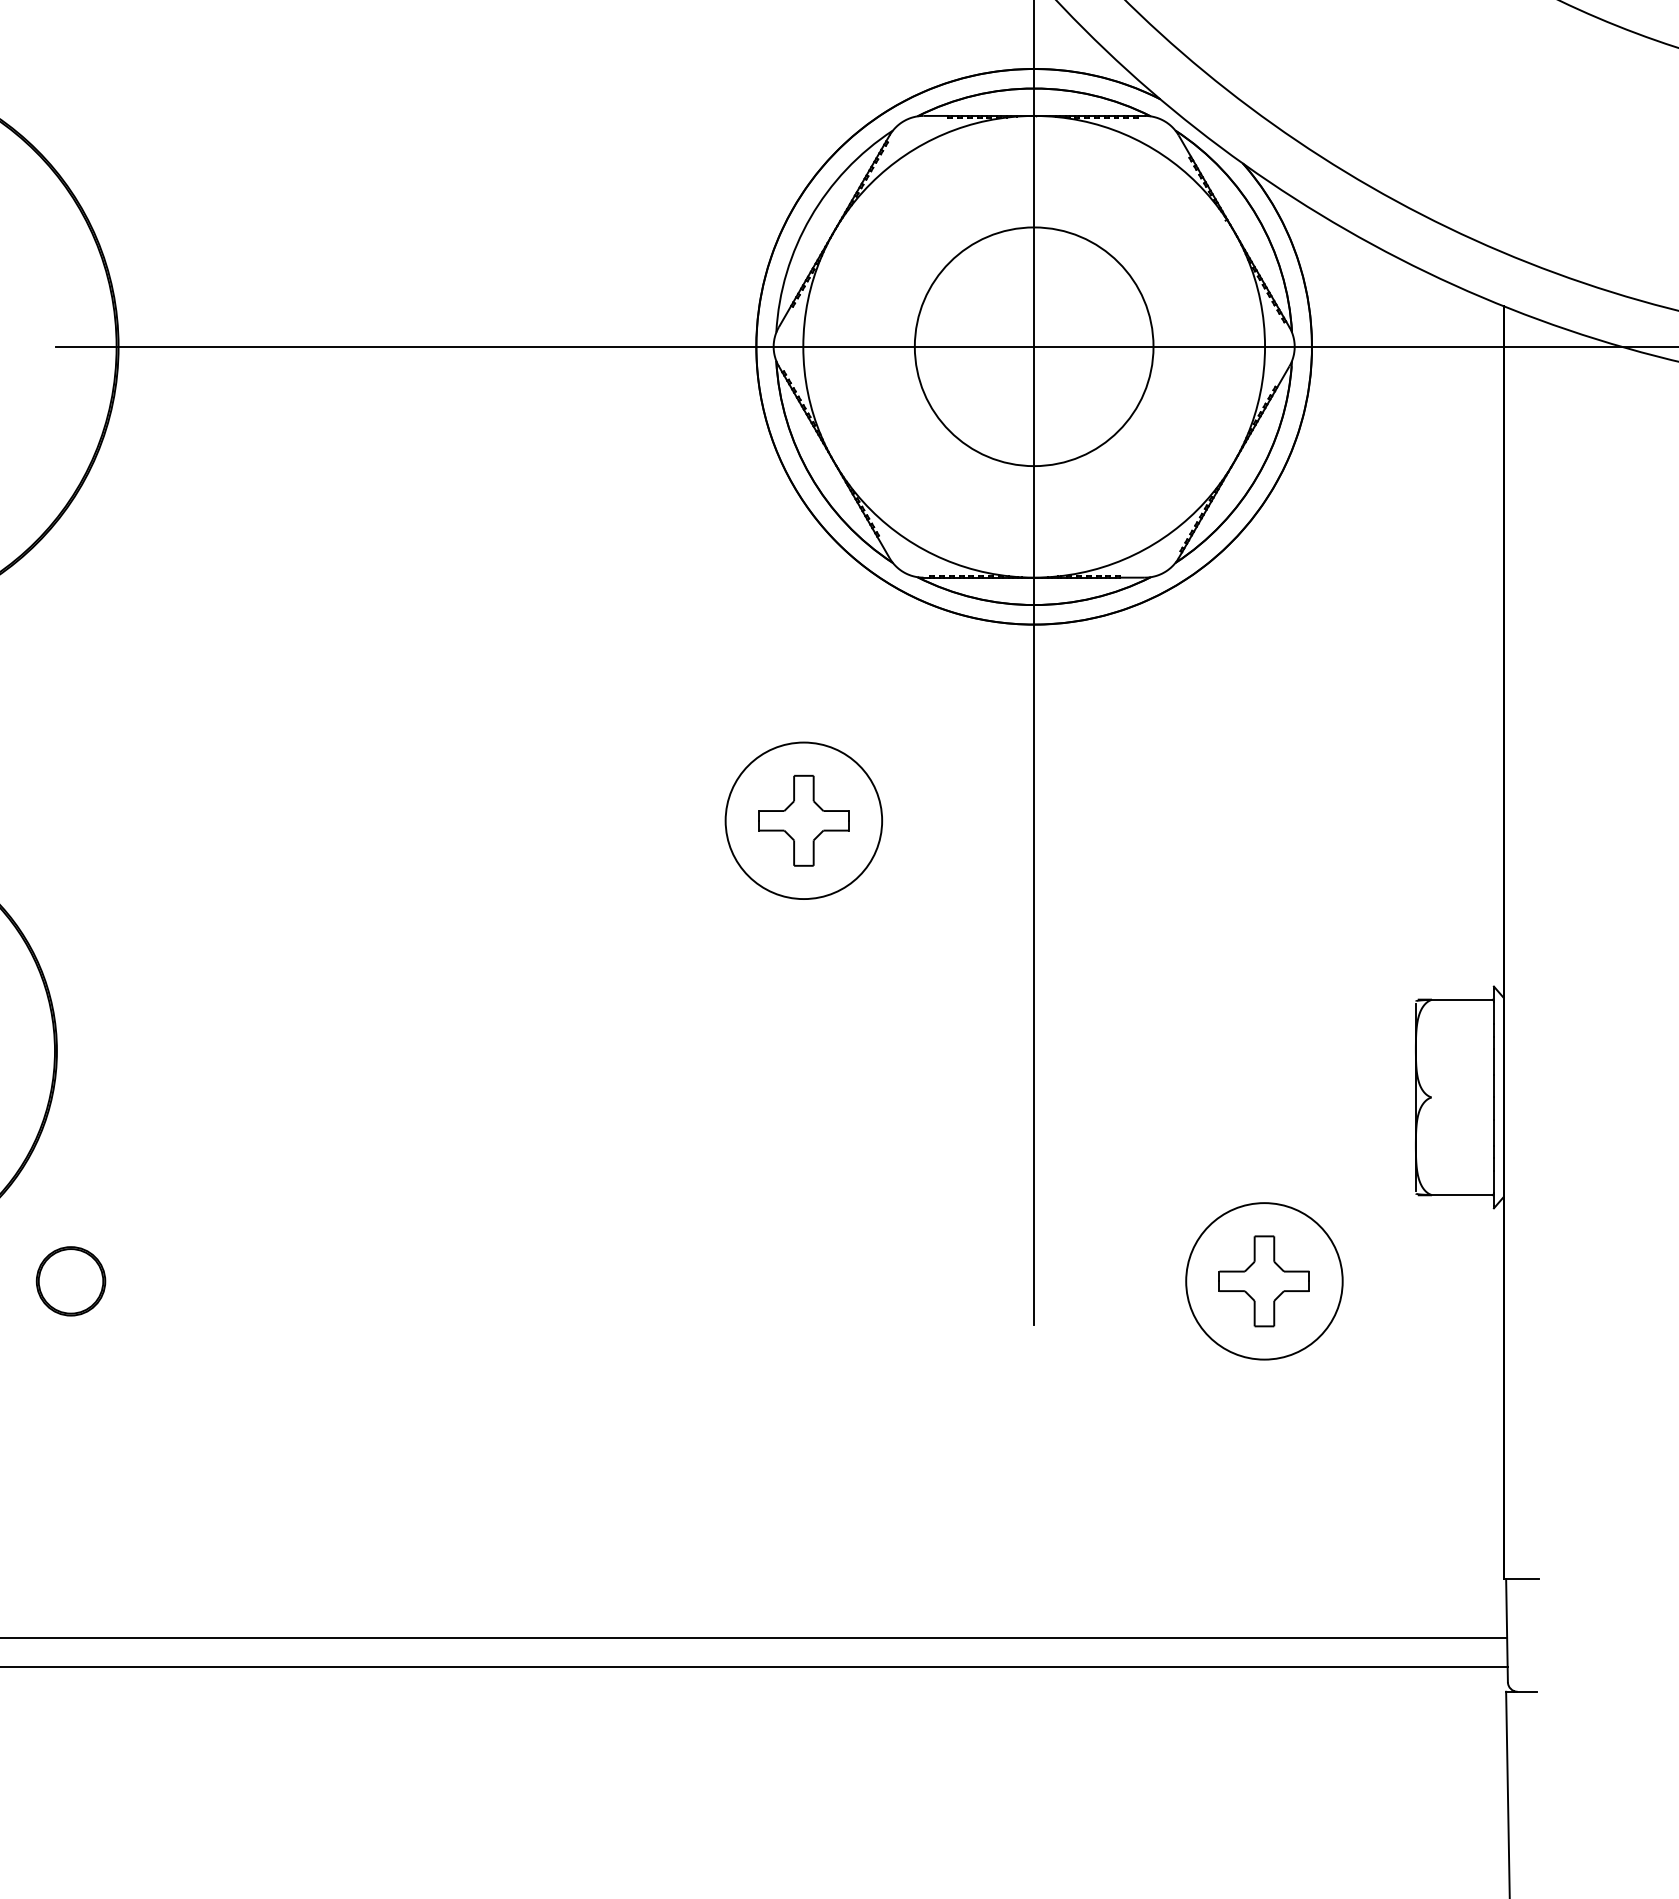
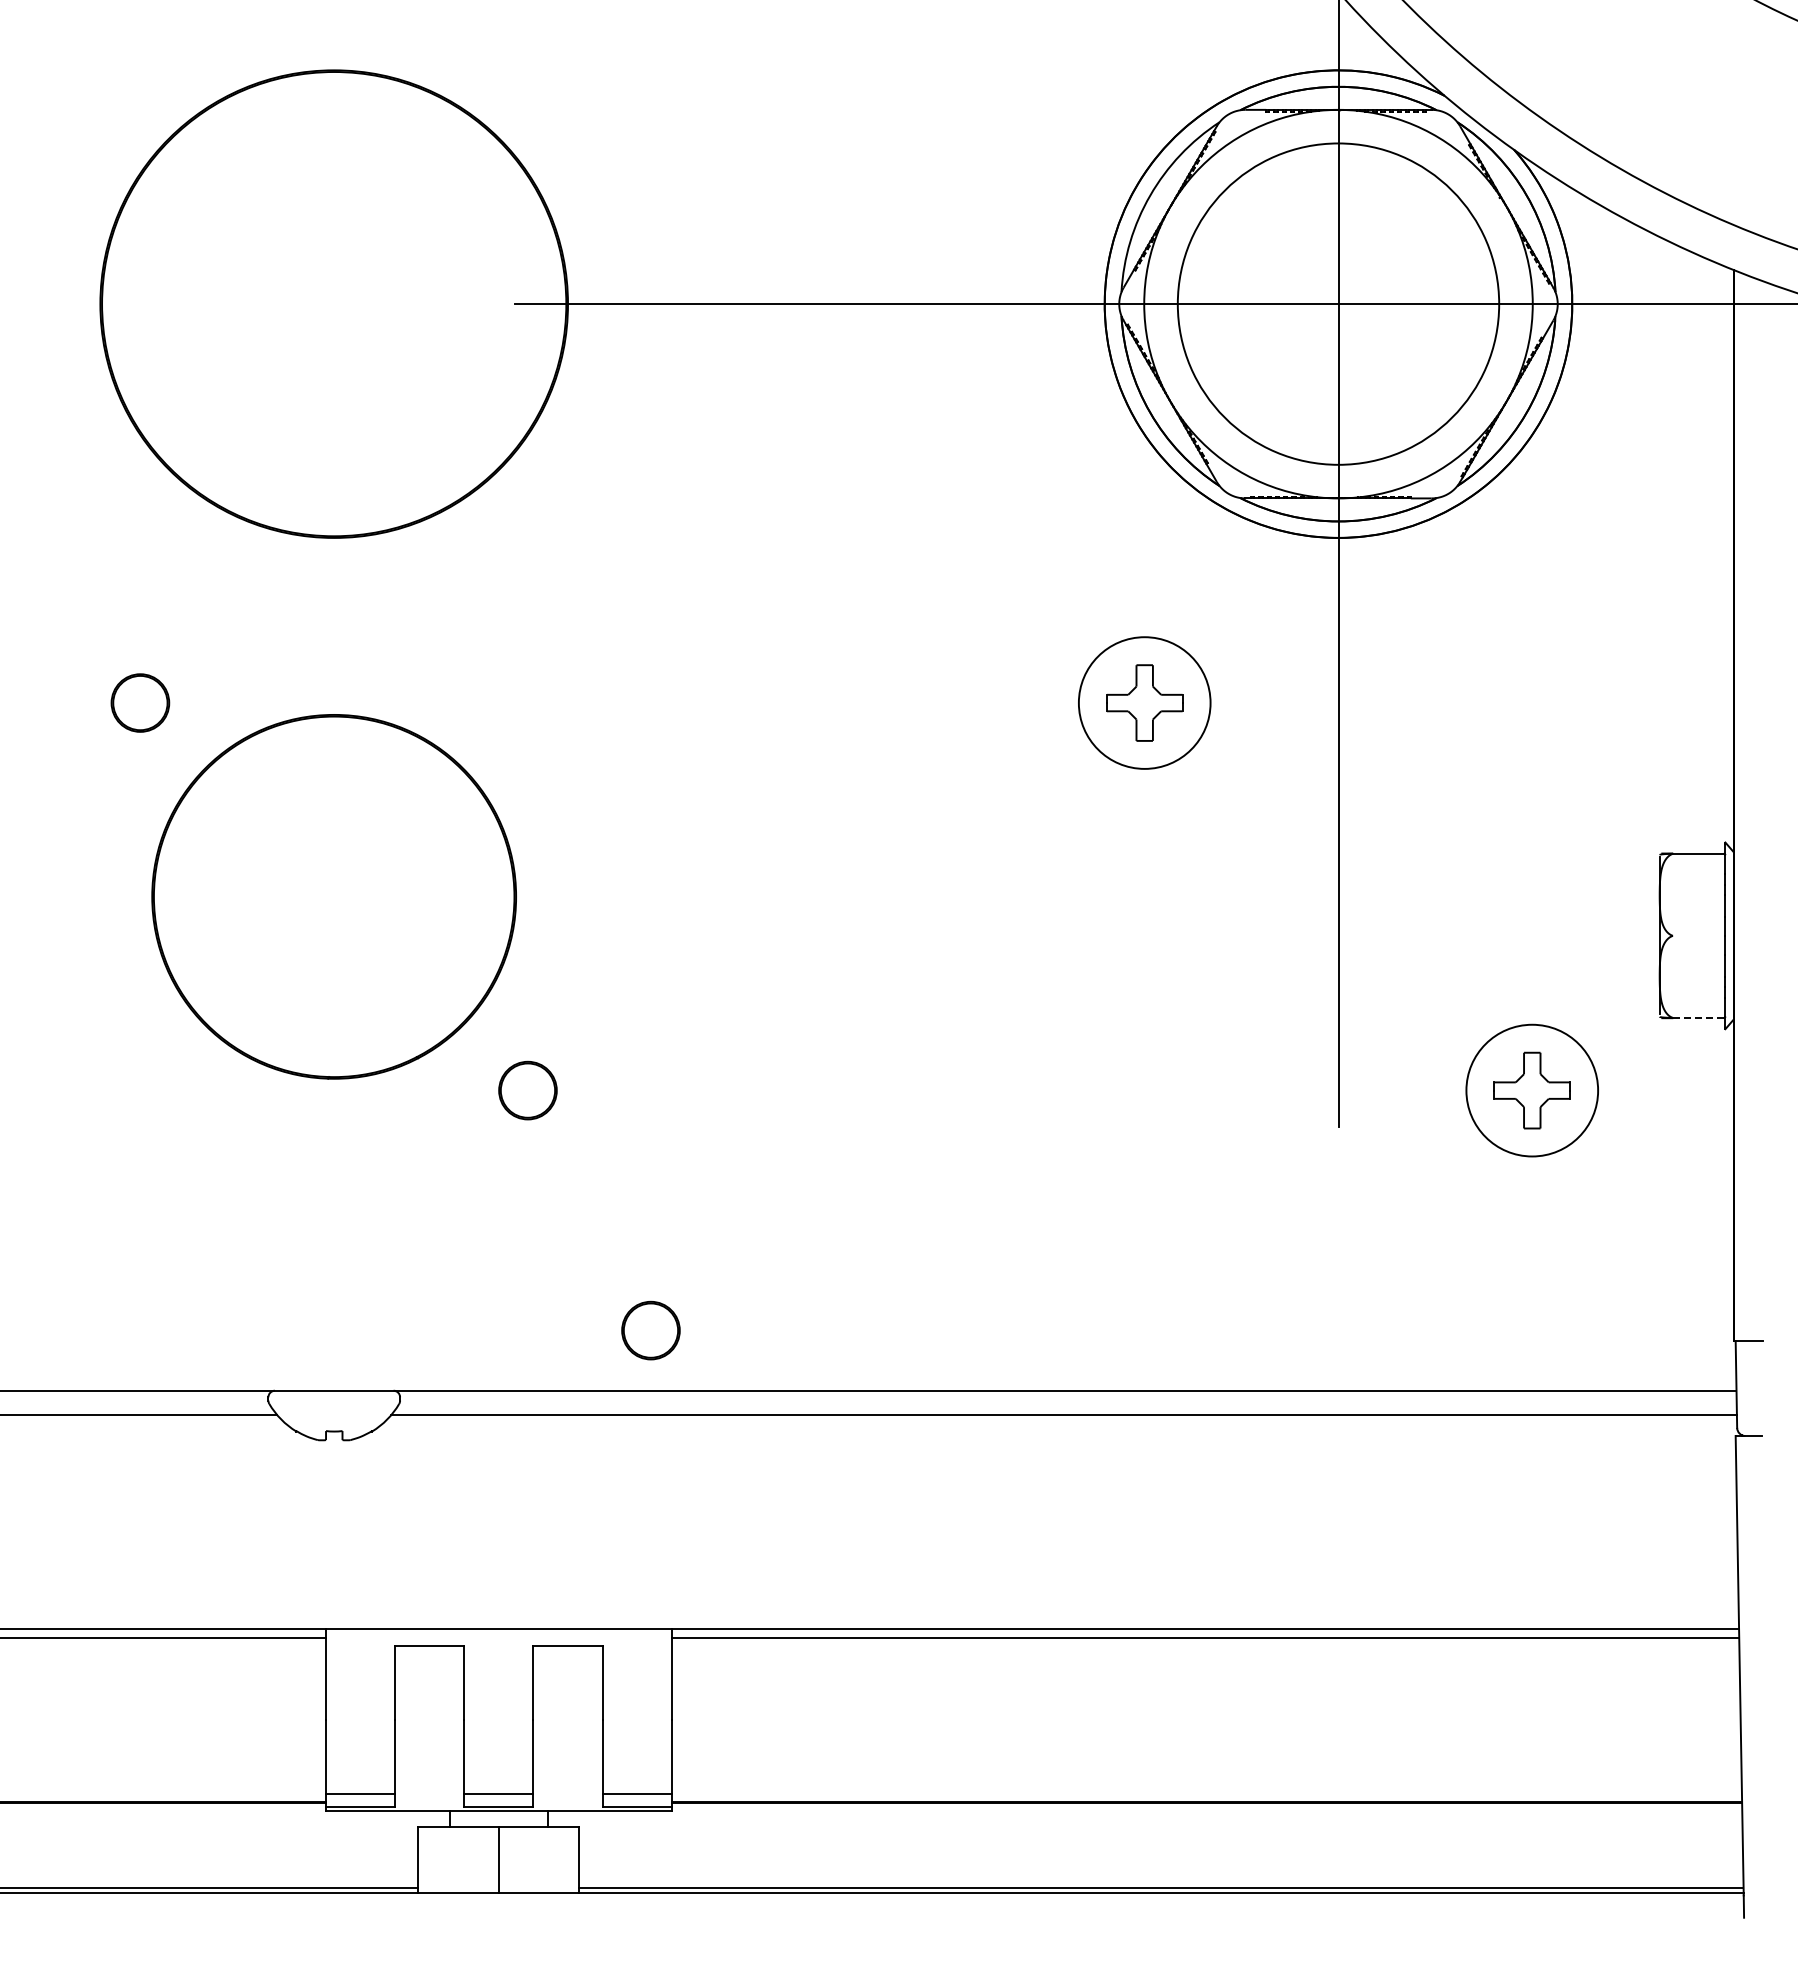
circle: (1034, 346) -> (1338, 303), size x1.6
line: (1463, 1195) -> (1699, 1018), solid -> dashed
part: (216, 1566) -> (650, 1330), added

